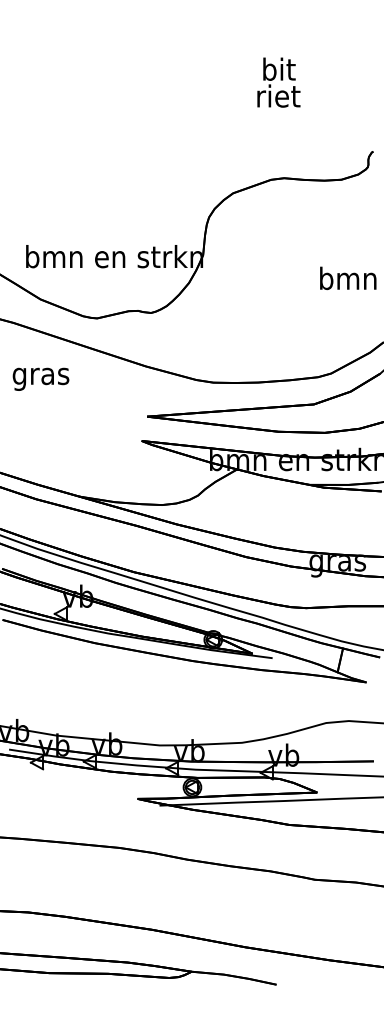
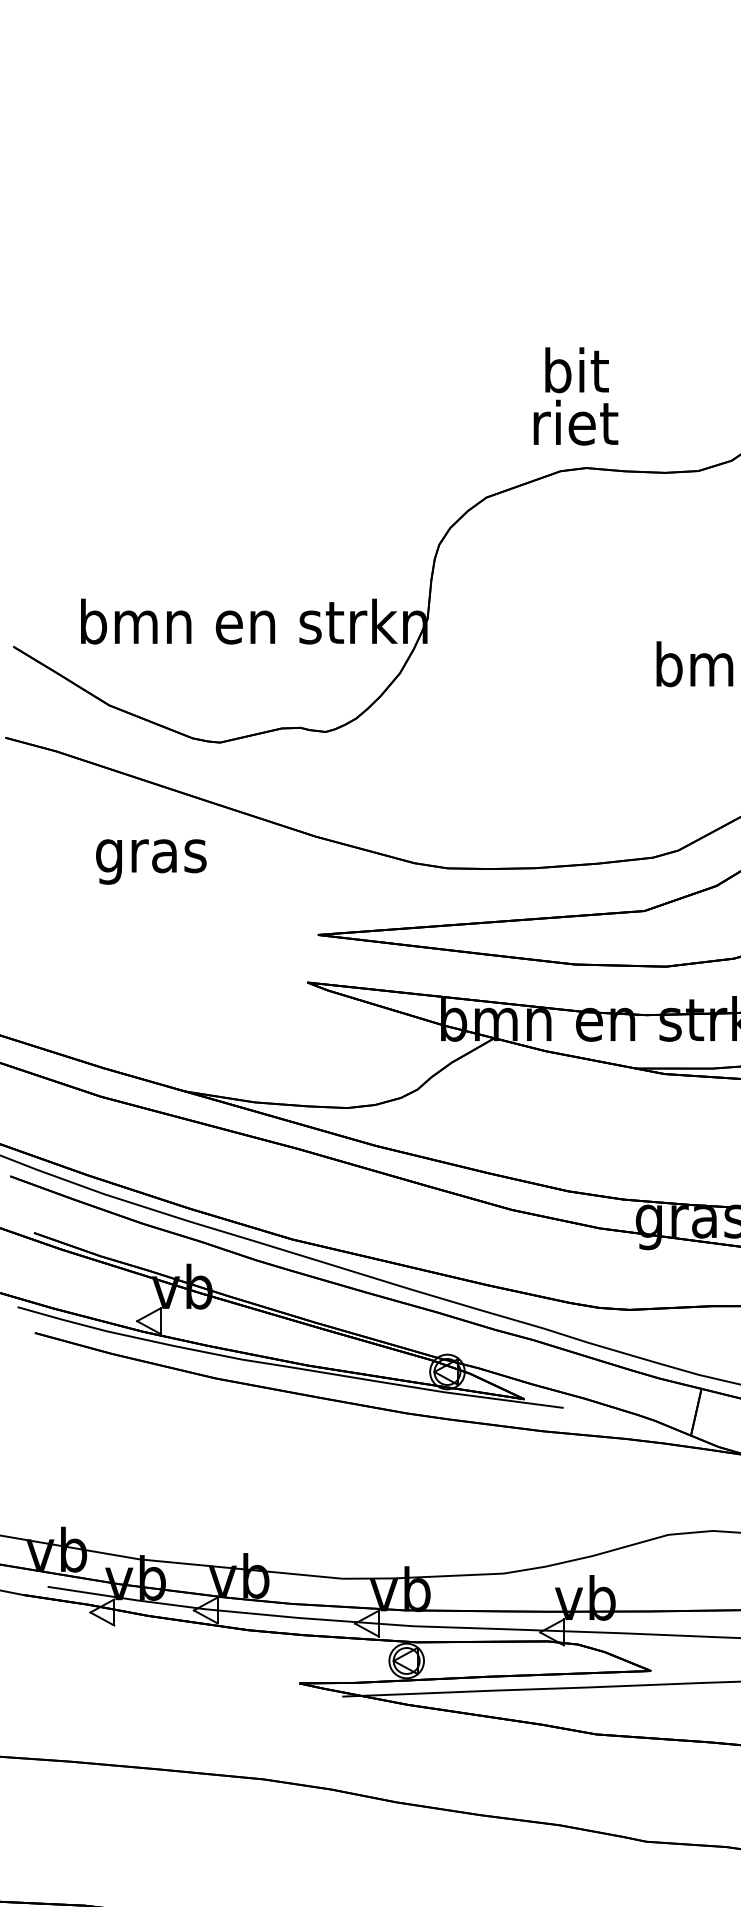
text: (278, 82) -> (575, 396), moved
text: (40, 378) -> (150, 860), moved

